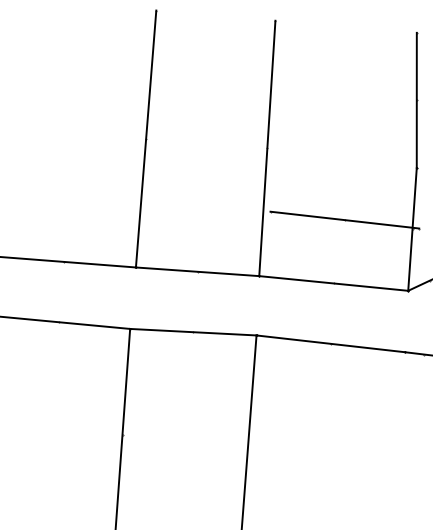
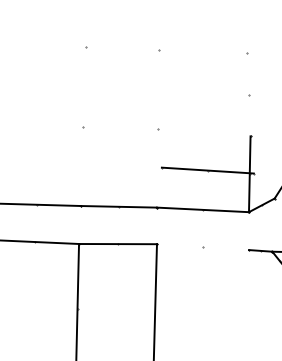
line: (416, 99) -> (248, 94), removed
line: (145, 138) -> (82, 126), removed
line: (266, 147) -> (157, 128), removed
line: (330, 344) -> (202, 247), removed

